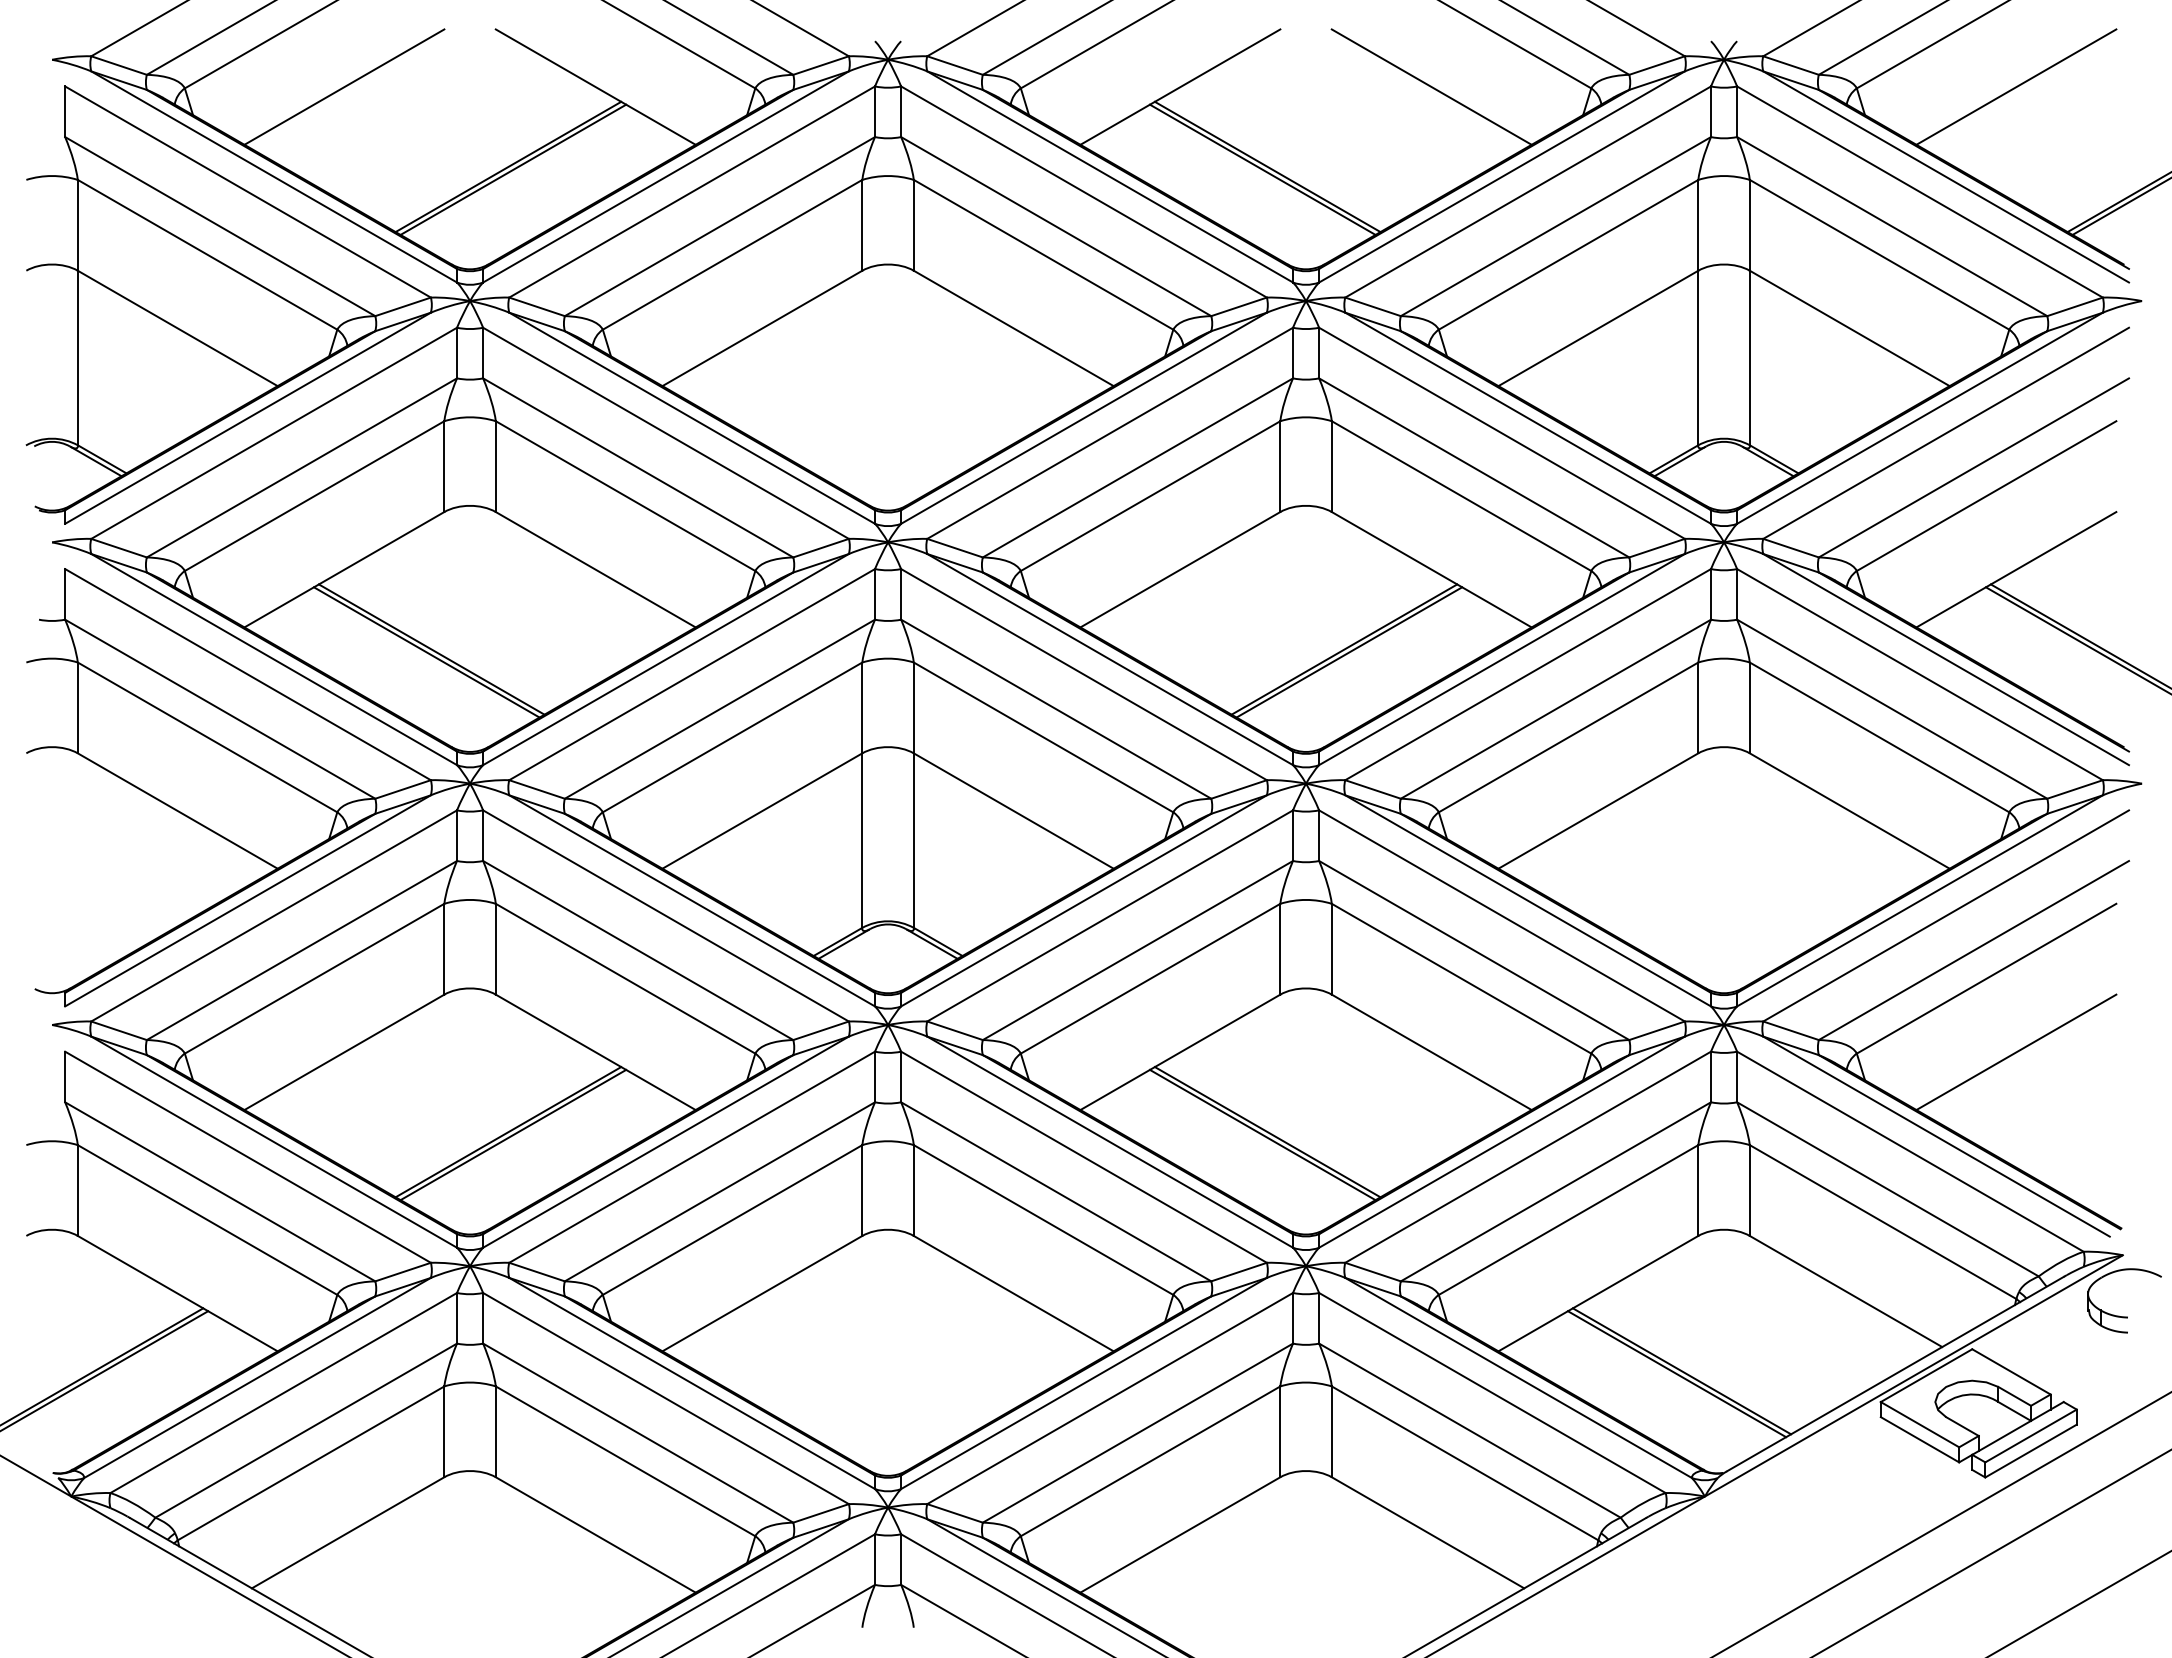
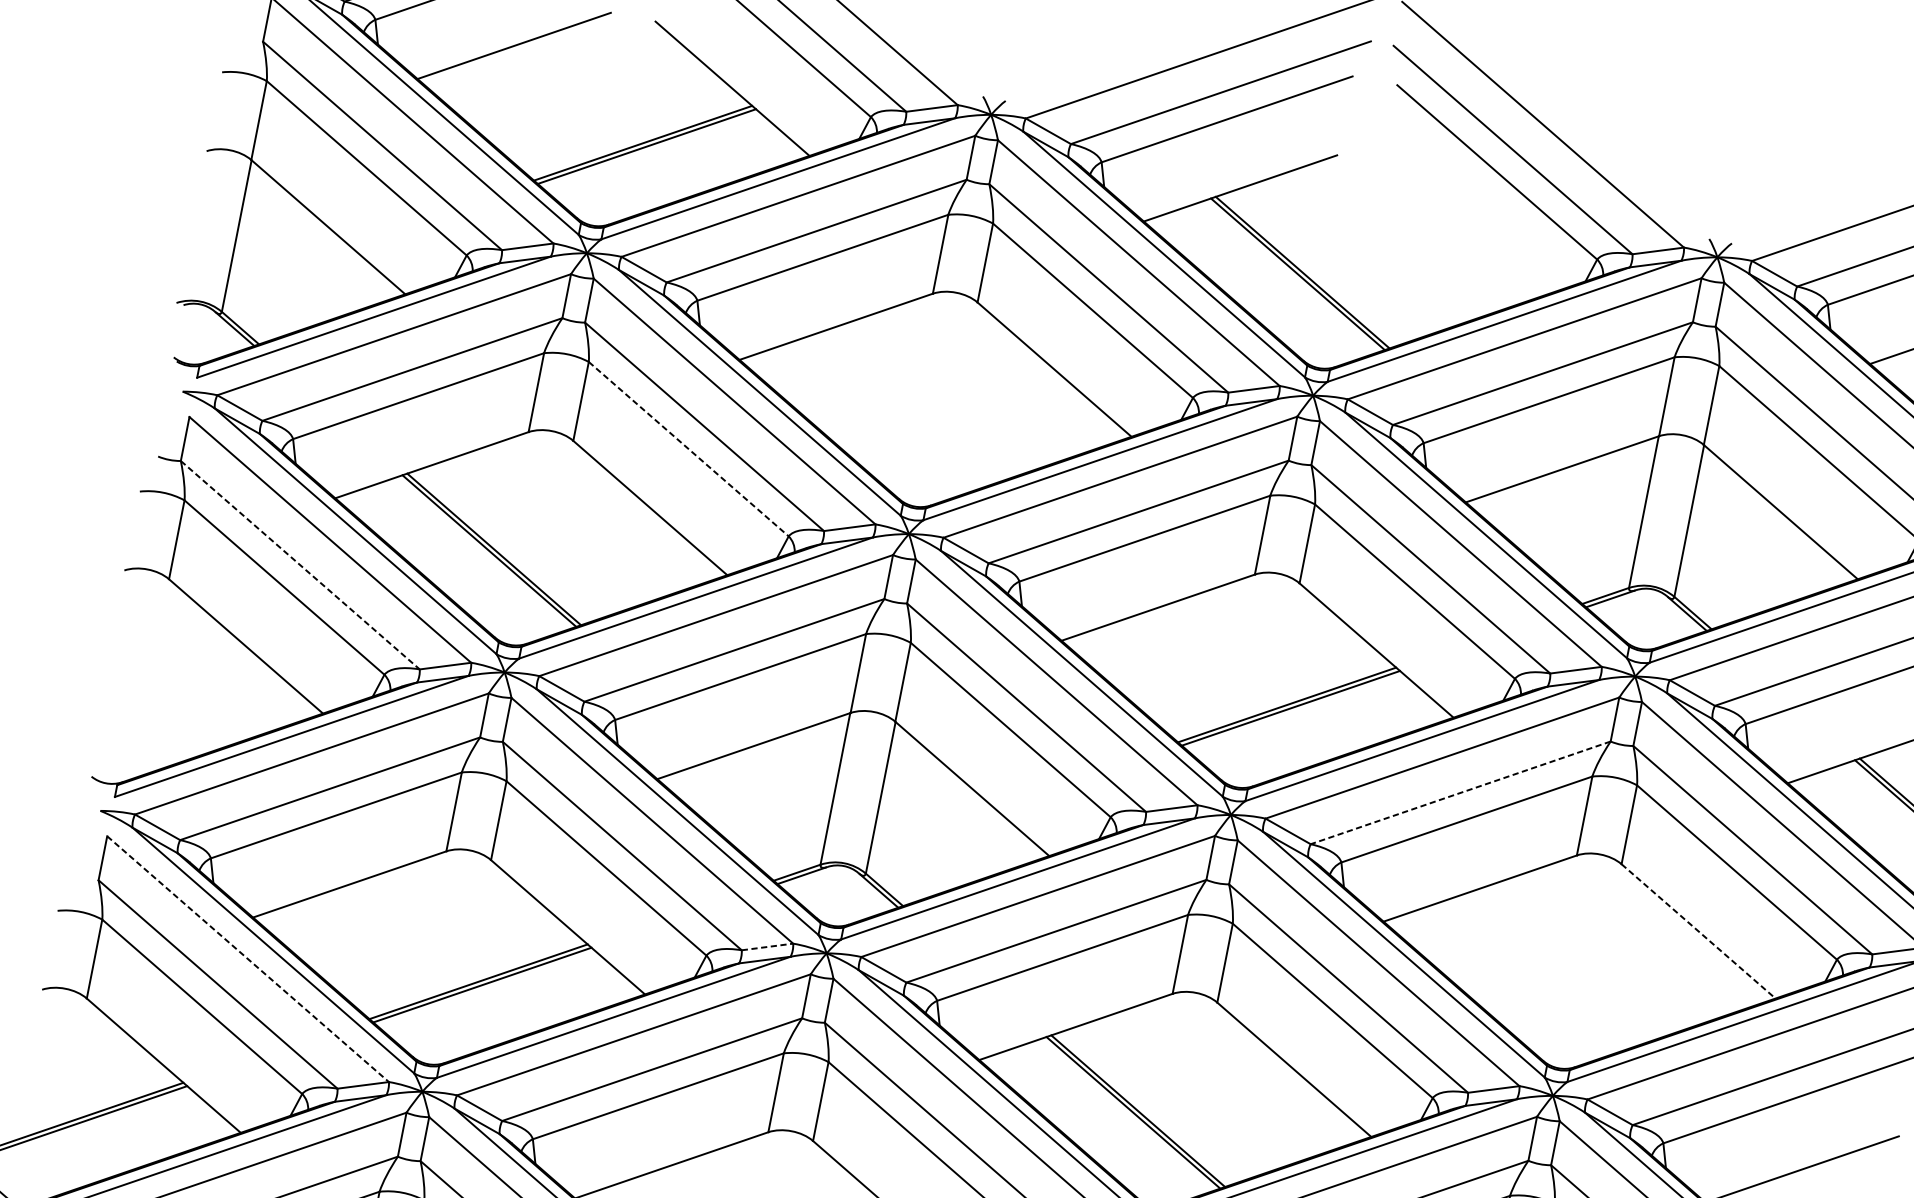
line: (1431, 86) -> (1458, 230), removed
line: (625, 496) -> (688, 449), solid -> dashed
line: (220, 709) -> (300, 565), solid -> dashed
line: (1555, 709) -> (1460, 793), solid -> dashed
line: (1850, 811) -> (1699, 931), solid -> dashed
line: (821, 1030) -> (767, 946), solid -> dashed
line: (248, 1157) -> (248, 959), solid -> dashed

